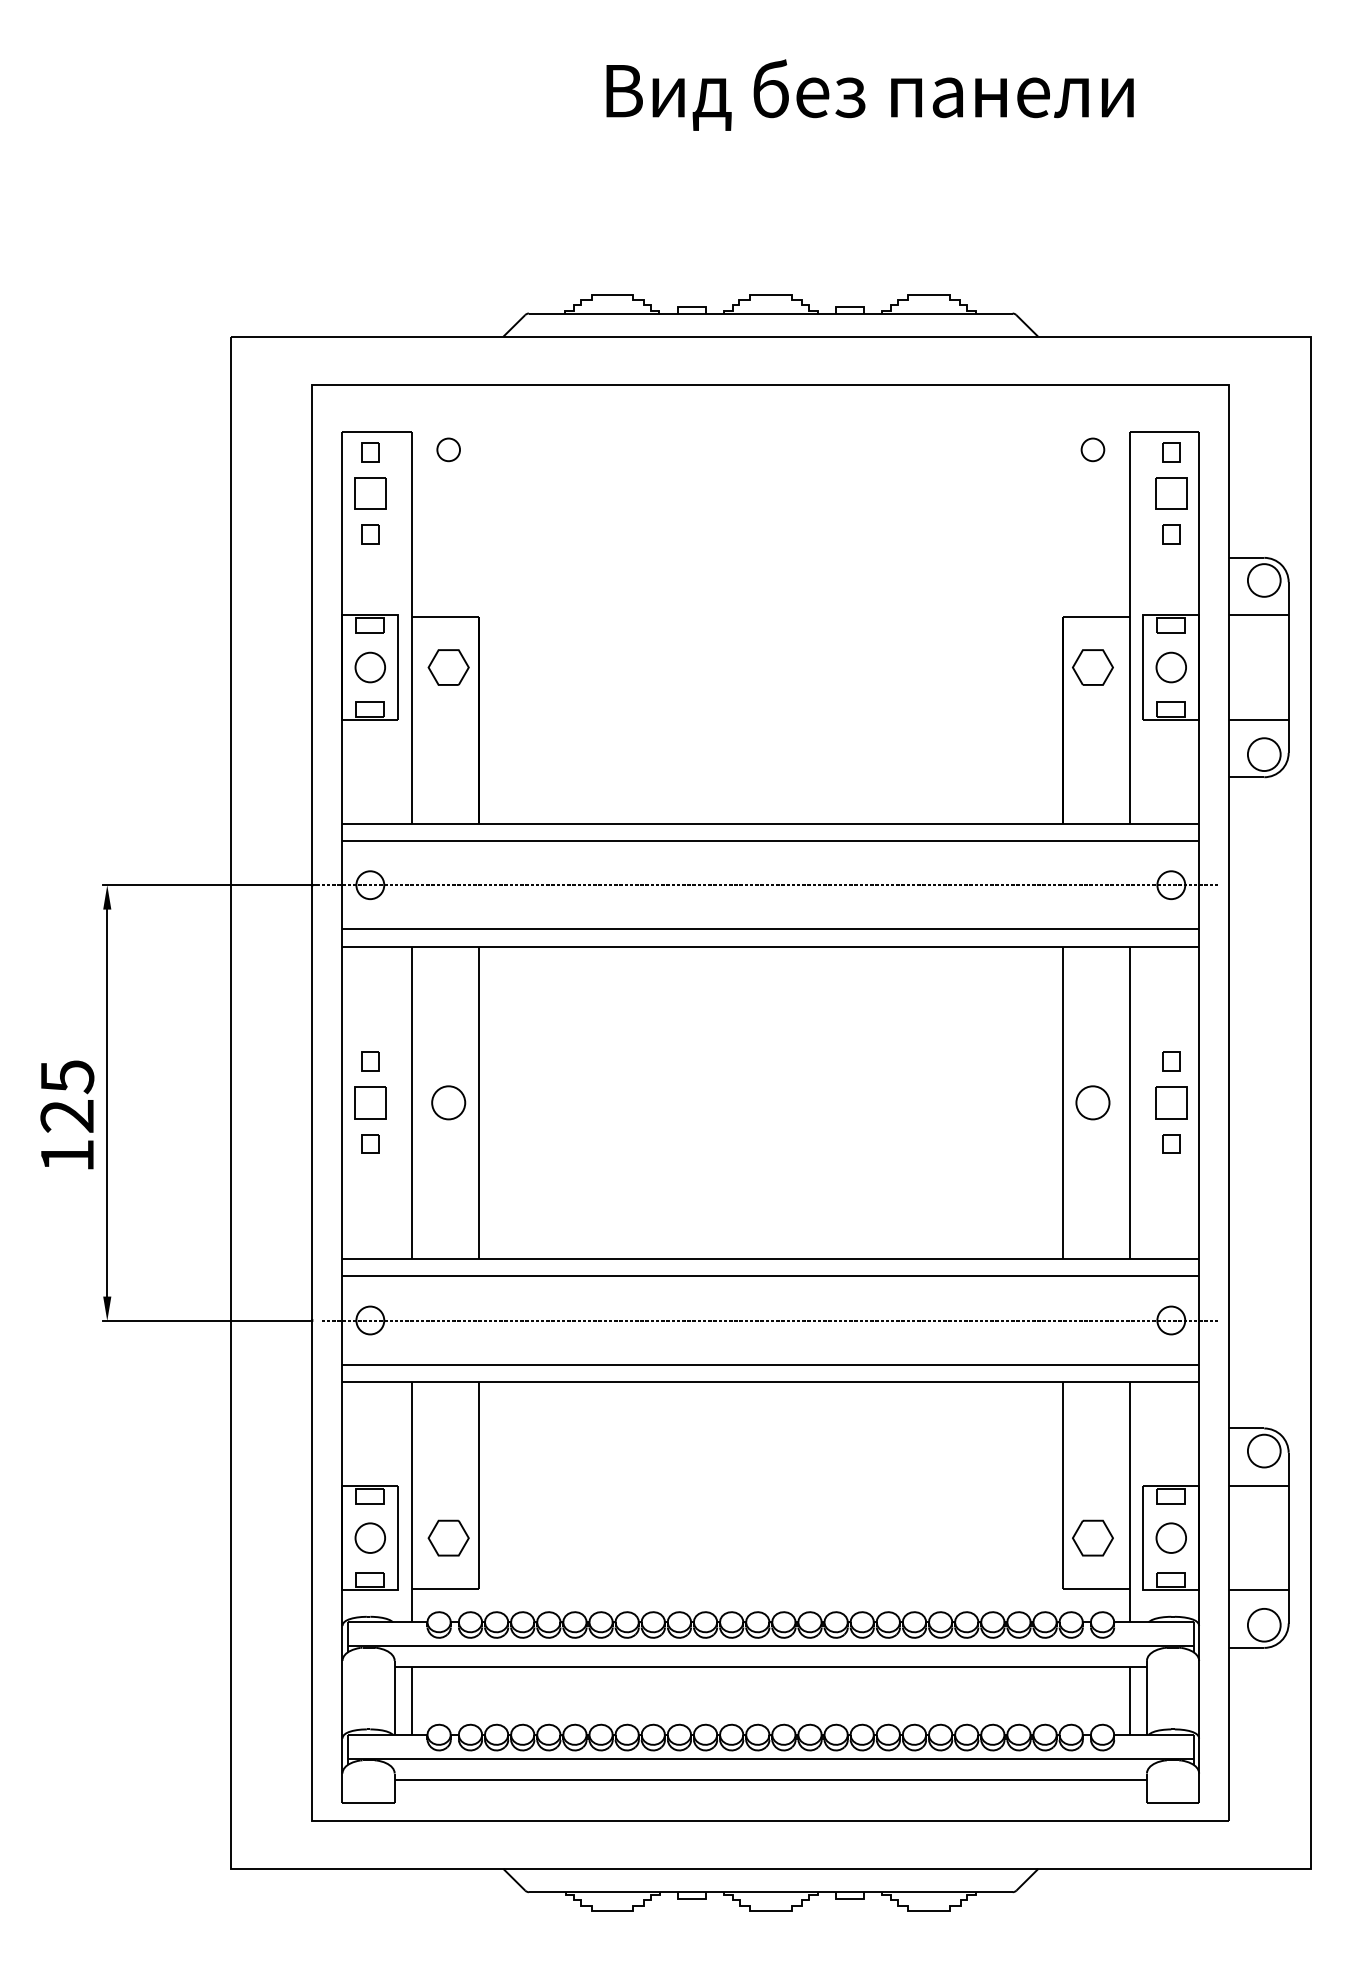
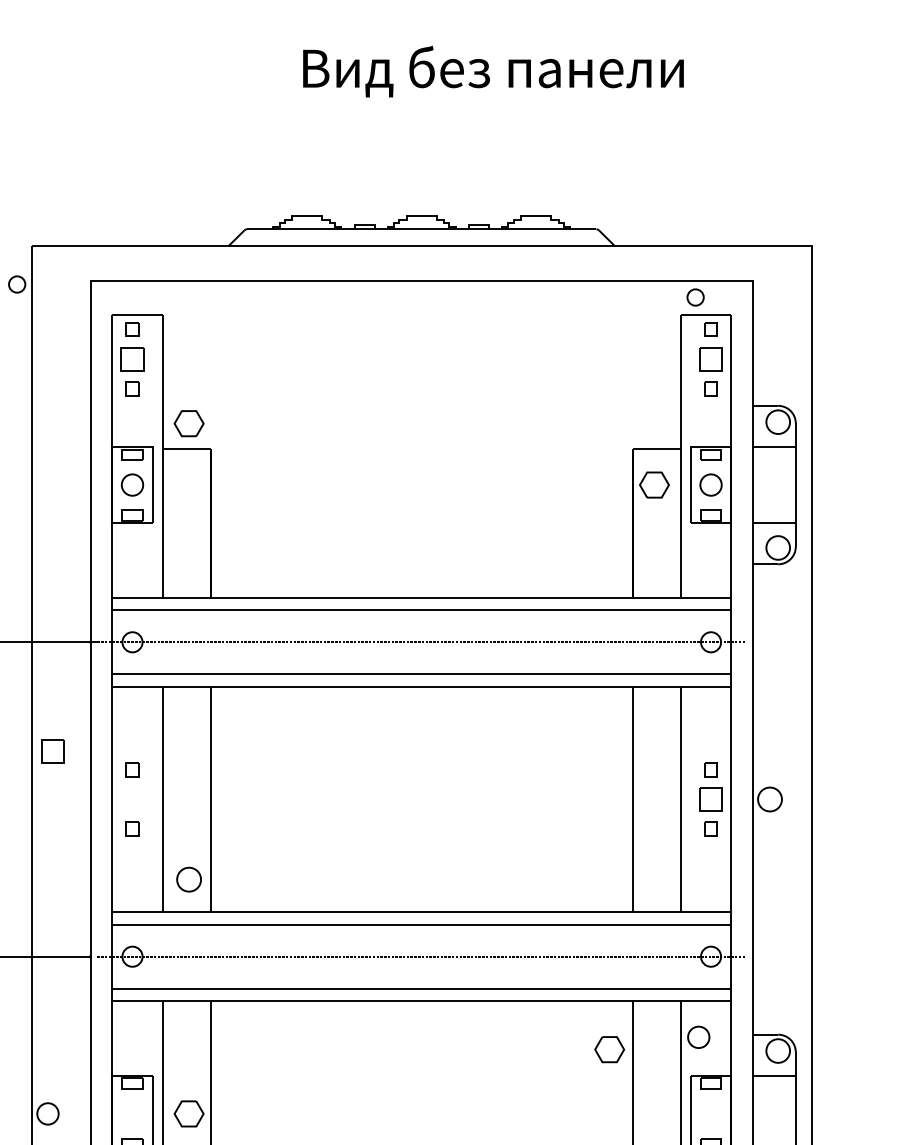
part: (448, 449) -> (17, 284), moved
part: (1092, 449) -> (695, 297), moved
part: (448, 667) -> (188, 423), moved
part: (370, 1102) -> (53, 751), moved
part: (448, 1102) -> (188, 879), moved
part: (1092, 1102) -> (769, 799), moved
part: (369, 1537) -> (47, 1113), moved
part: (1092, 1537) -> (609, 1049), moved
part: (1170, 1537) -> (698, 1036), moved

